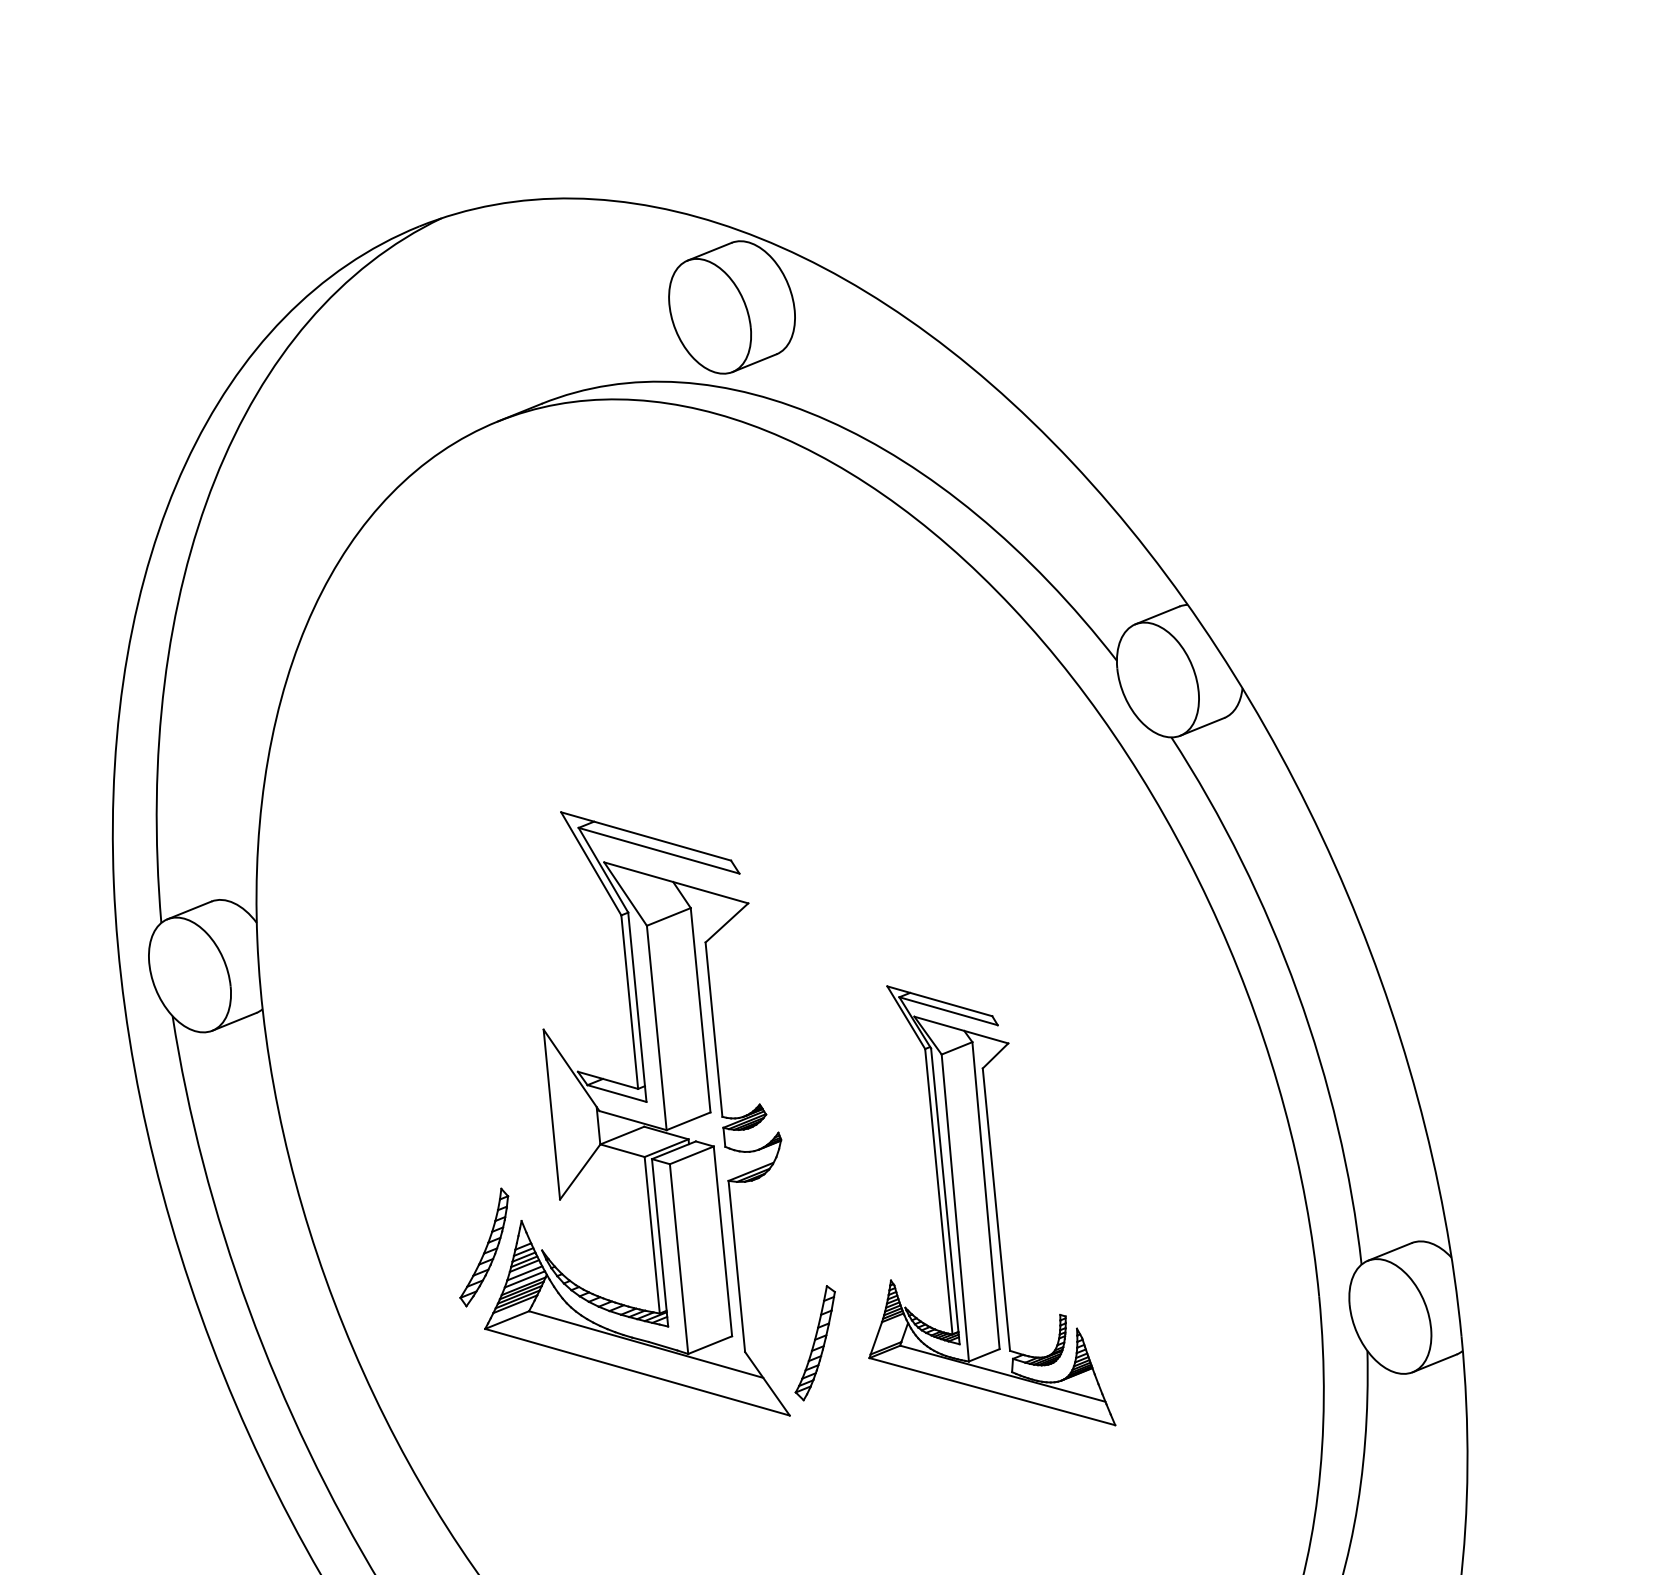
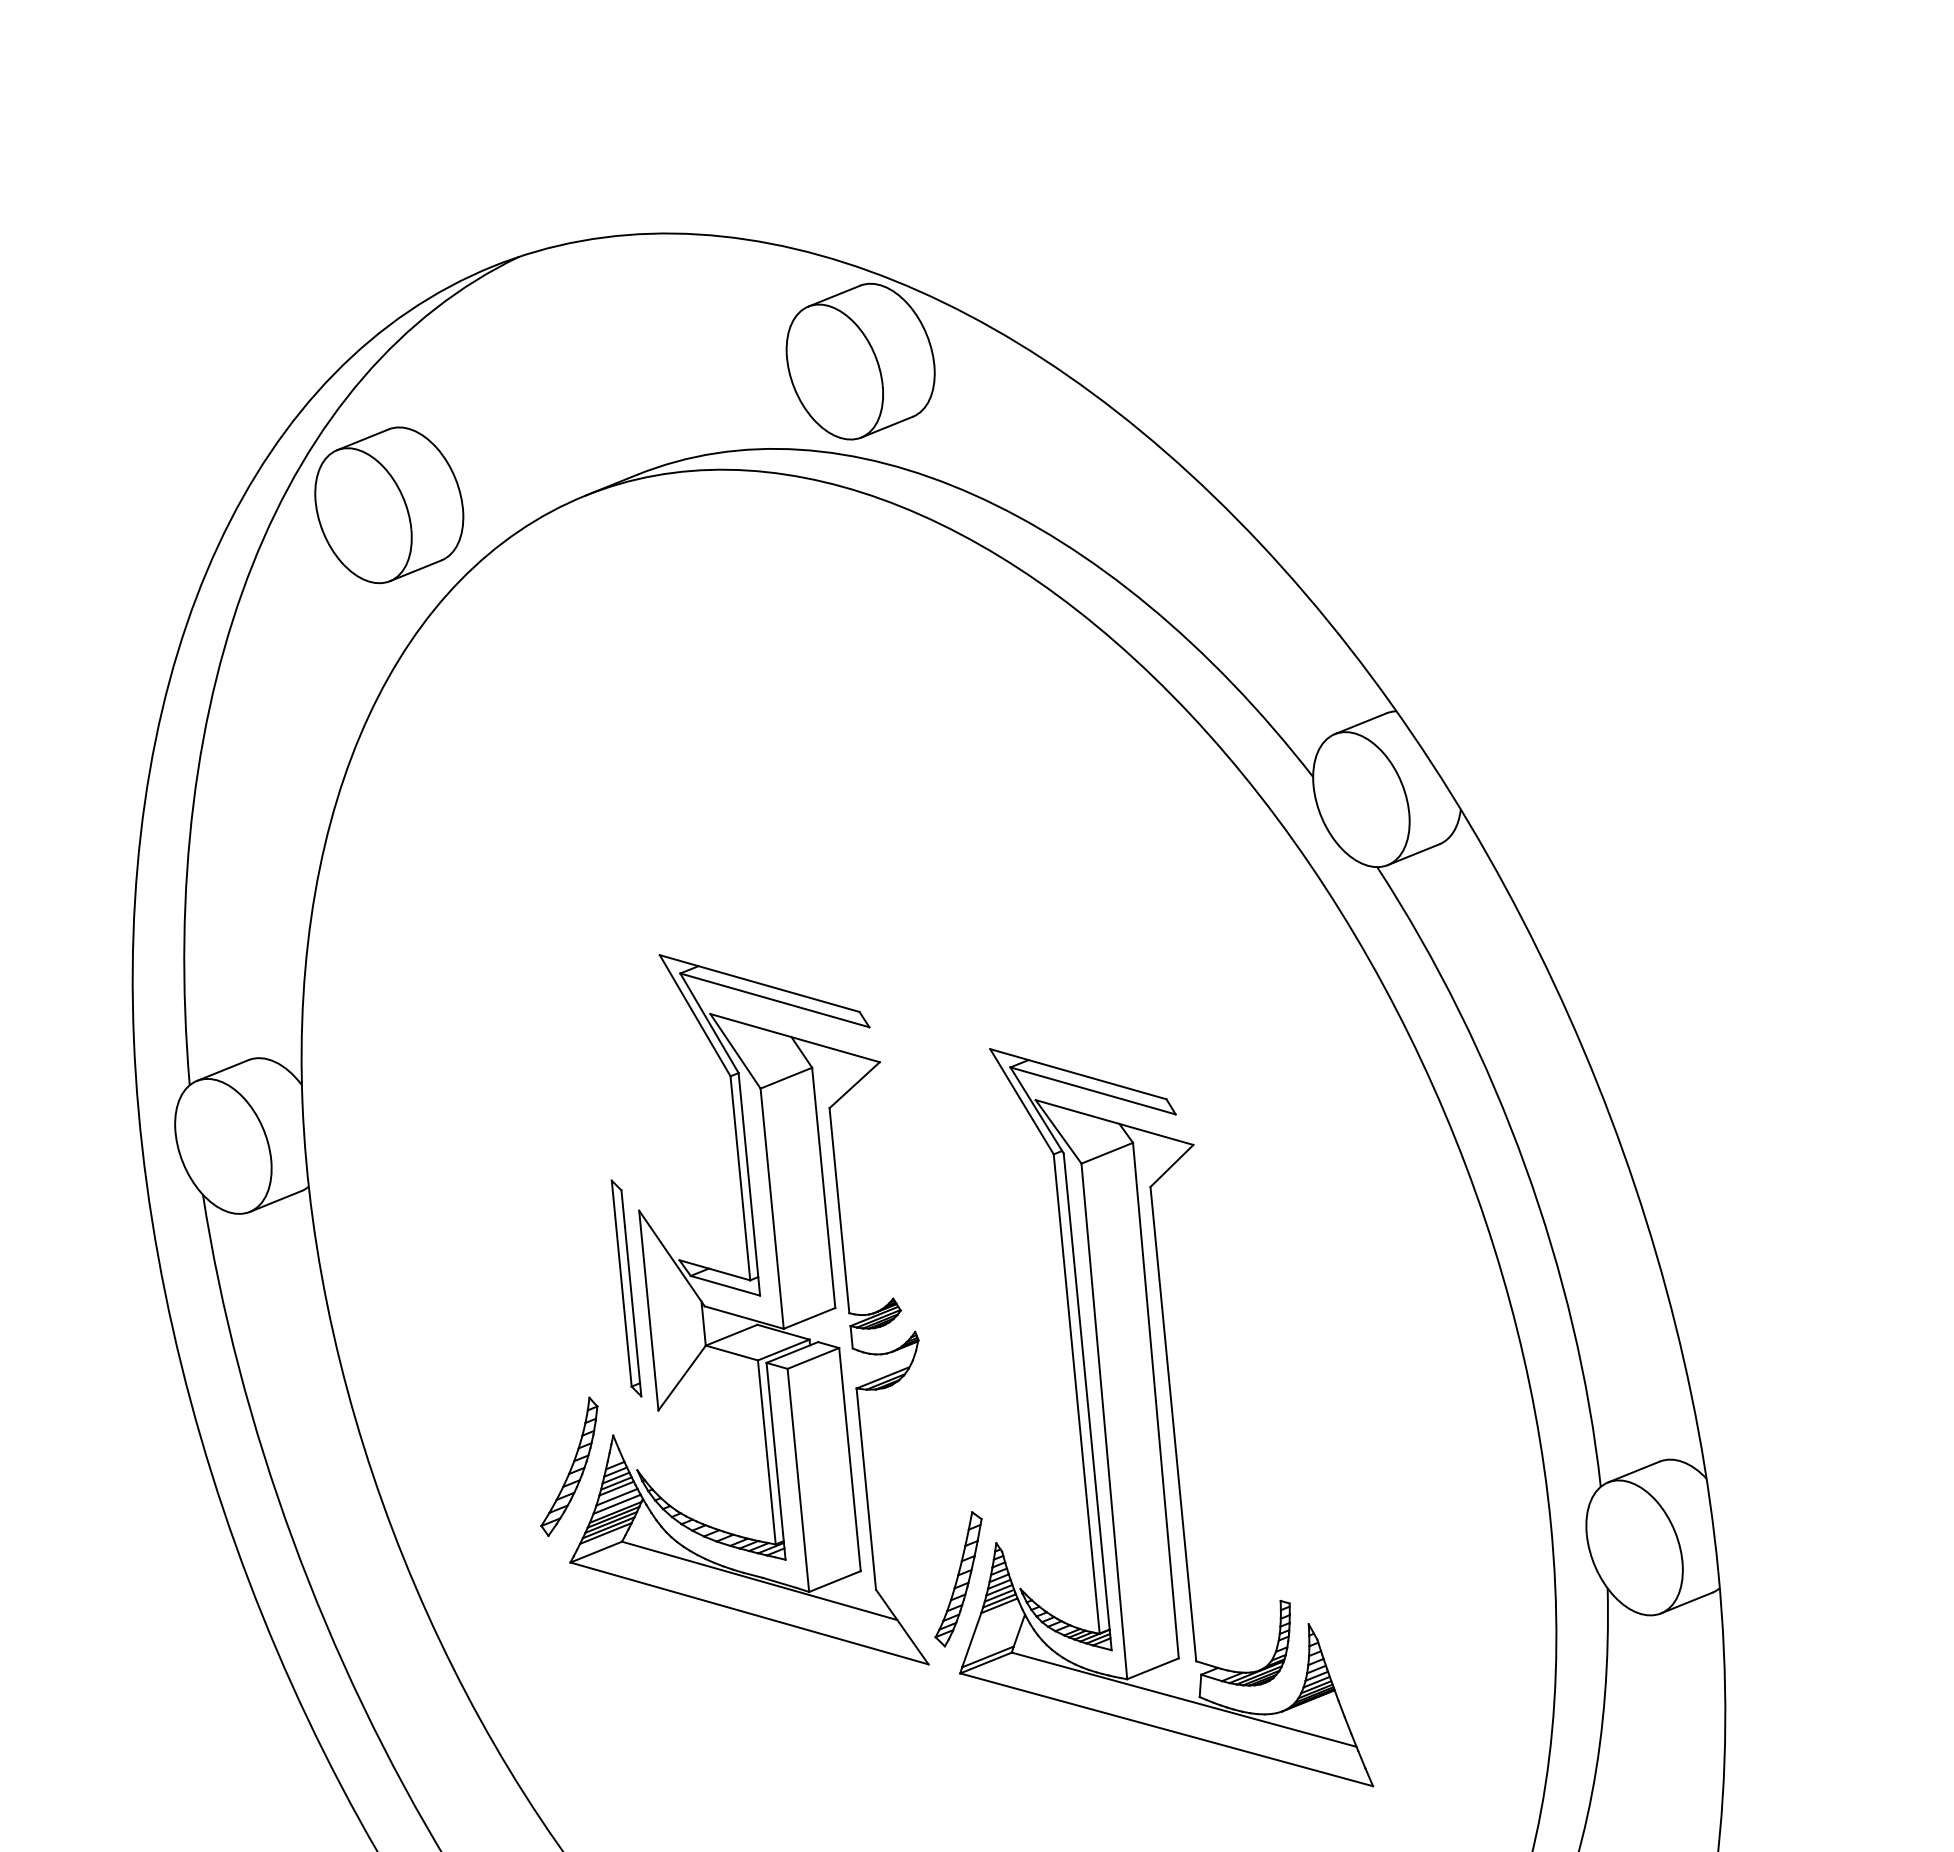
part: (331, 429) -> (389, 505), added
part: (532, 1095) -> (626, 1288), added
part: (992, 1205) -> (1166, 1417), size x1.43

